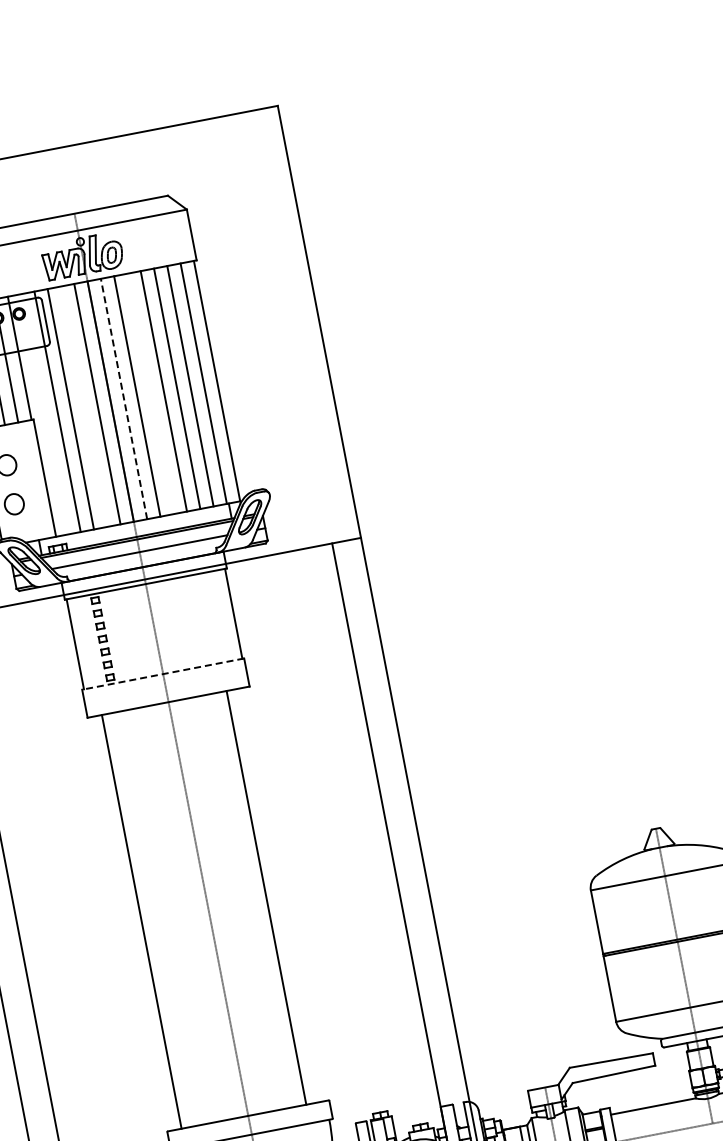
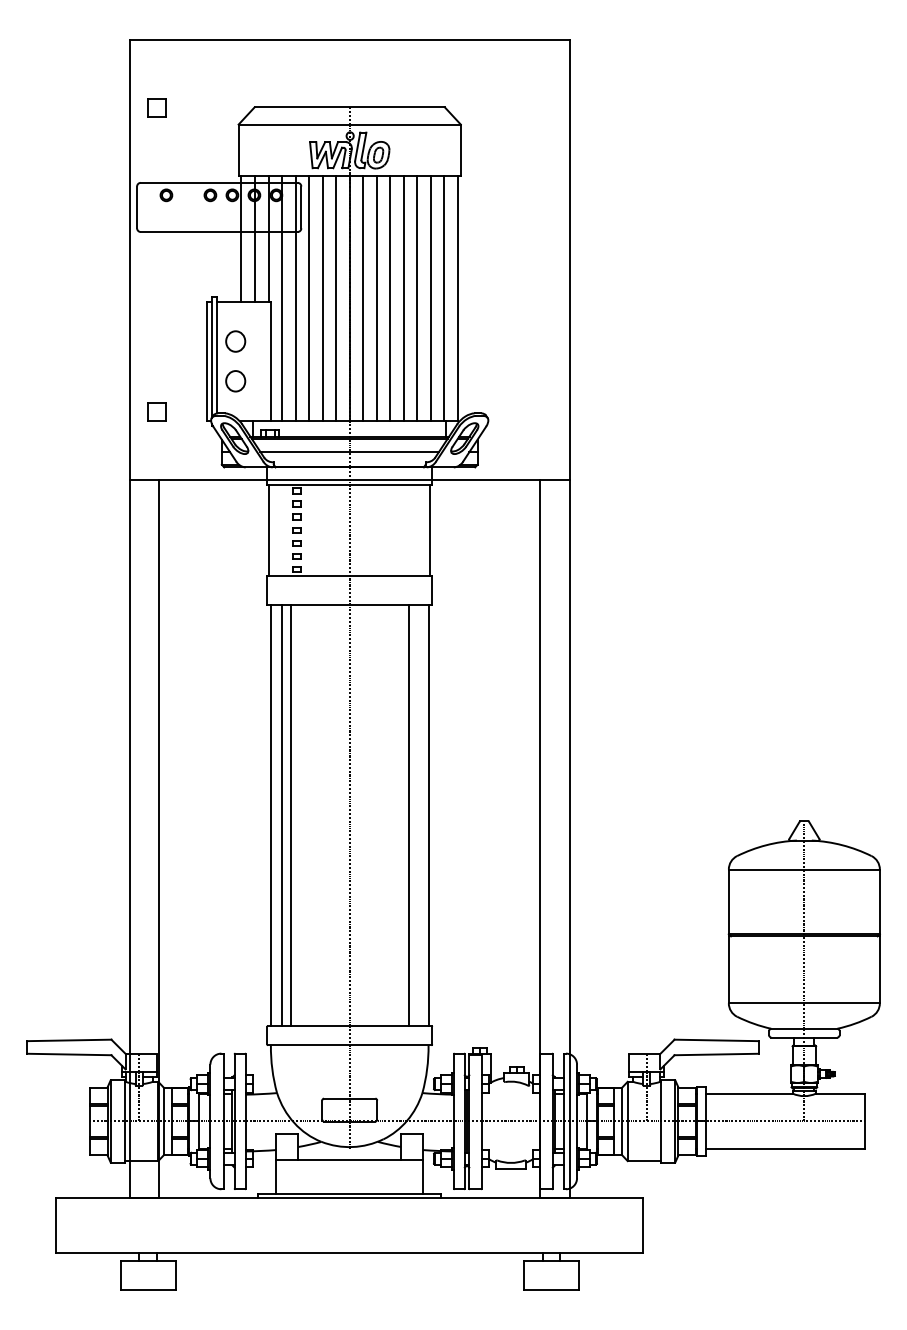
line: (150, 393) -> (390, 298), added
line: (124, 398) -> (363, 298), dashed -> solid
line: (83, 406) -> (322, 298), added
line: (44, 414) -> (282, 298), added
line: (163, 674) -> (349, 576), dashed -> solid
line: (285, 894) -> (428, 815), added
line: (150, 920) -> (290, 815), added
line: (130, 924) -> (270, 815), added

